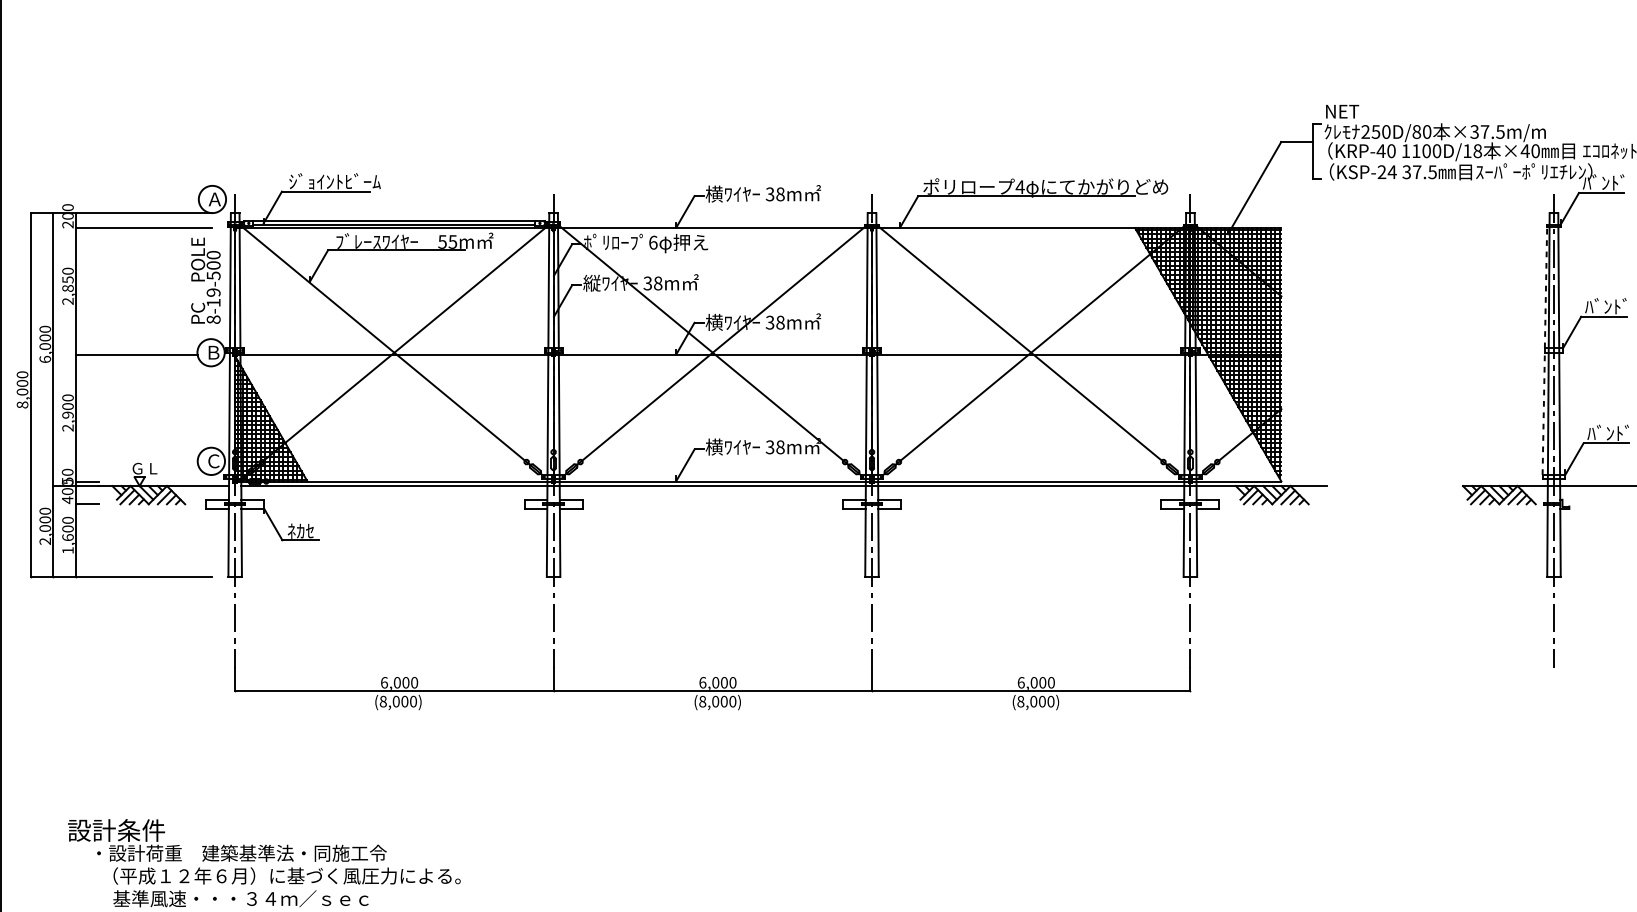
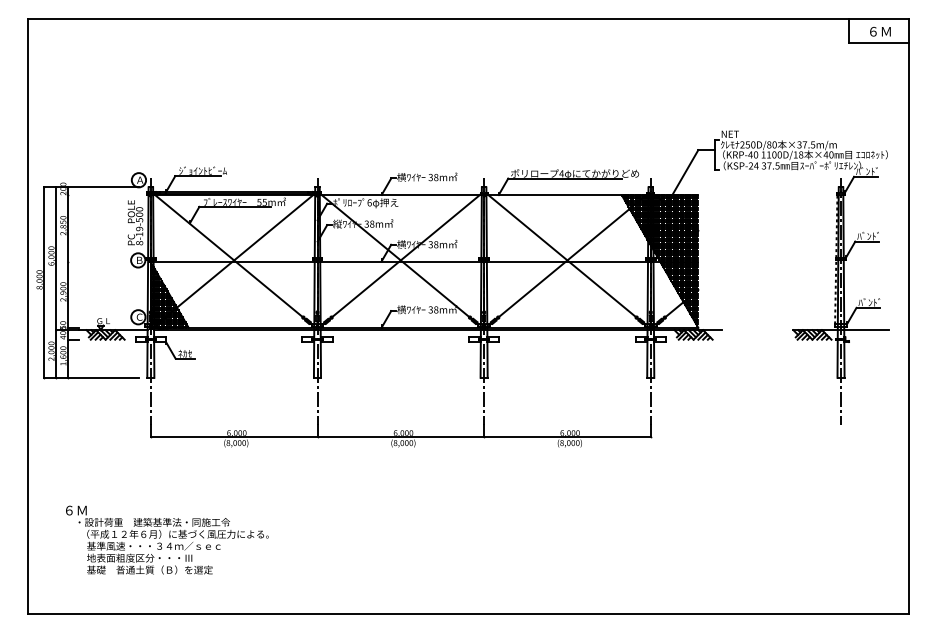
line: (142, 228) -> (102, 195), removed
line: (137, 354) -> (99, 261), removed
text: (116, 830) -> (88, 510), 設計条件 -> ６Ｍ

